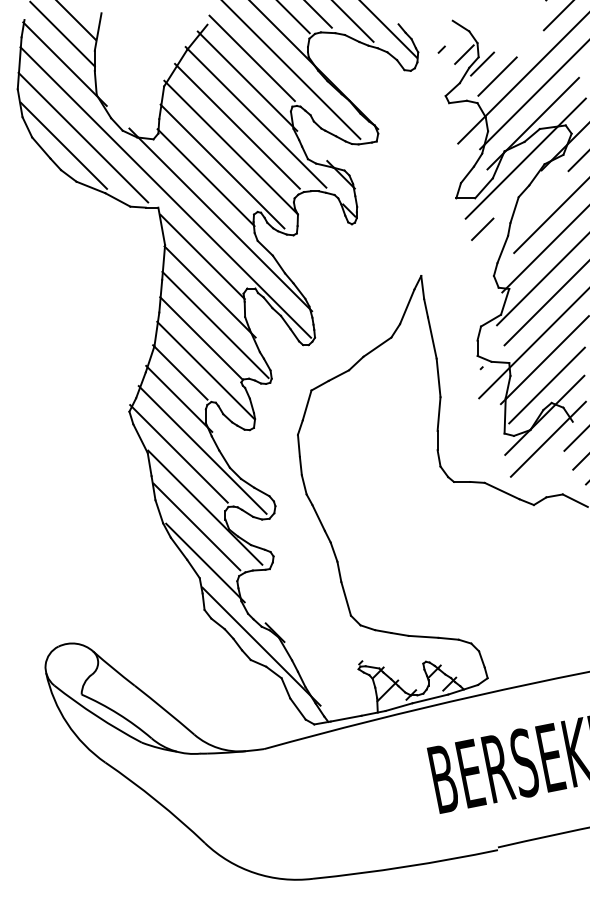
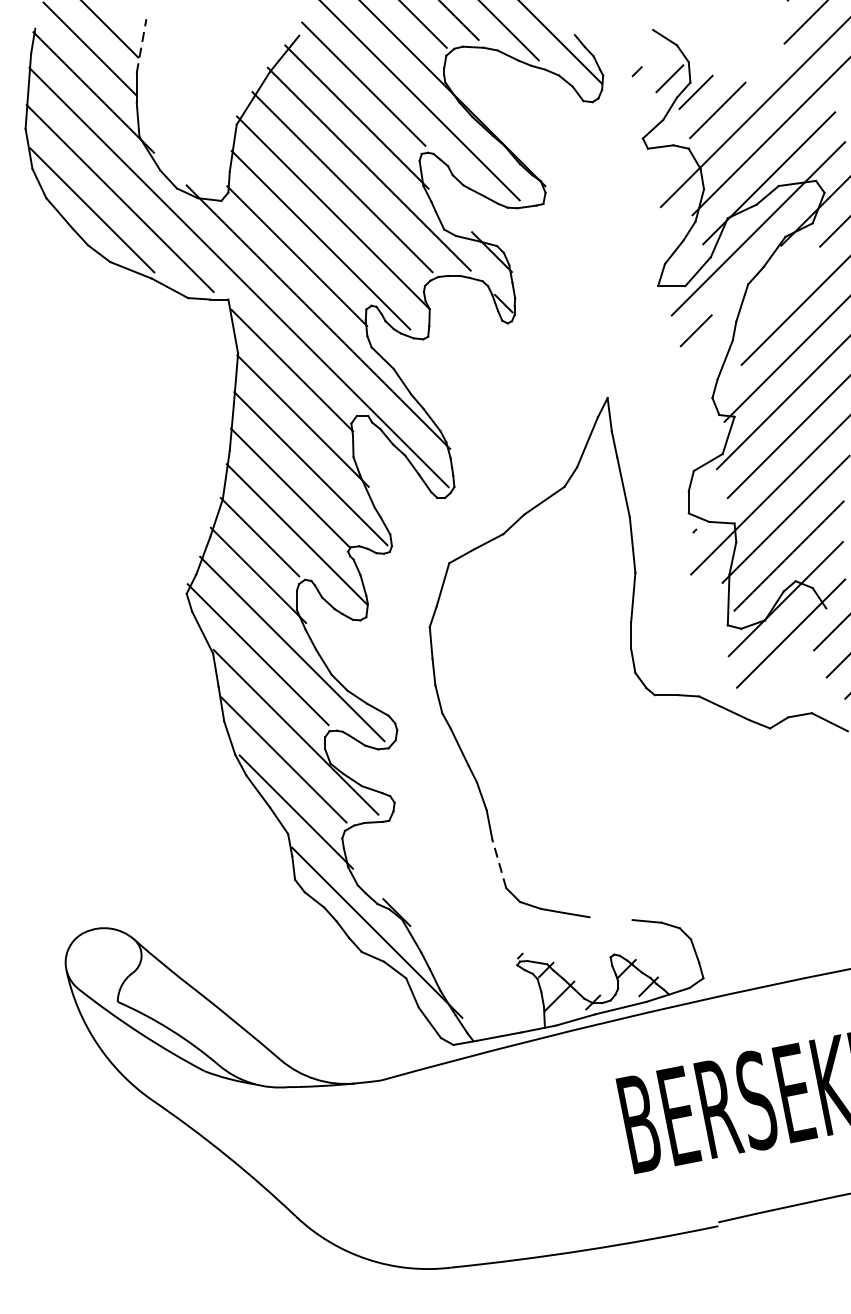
line: (98, 31) -> (142, 45), solid -> dashed
line: (346, 598) -> (499, 863), solid -> dashed
line: (423, 636) -> (610, 918), removed

